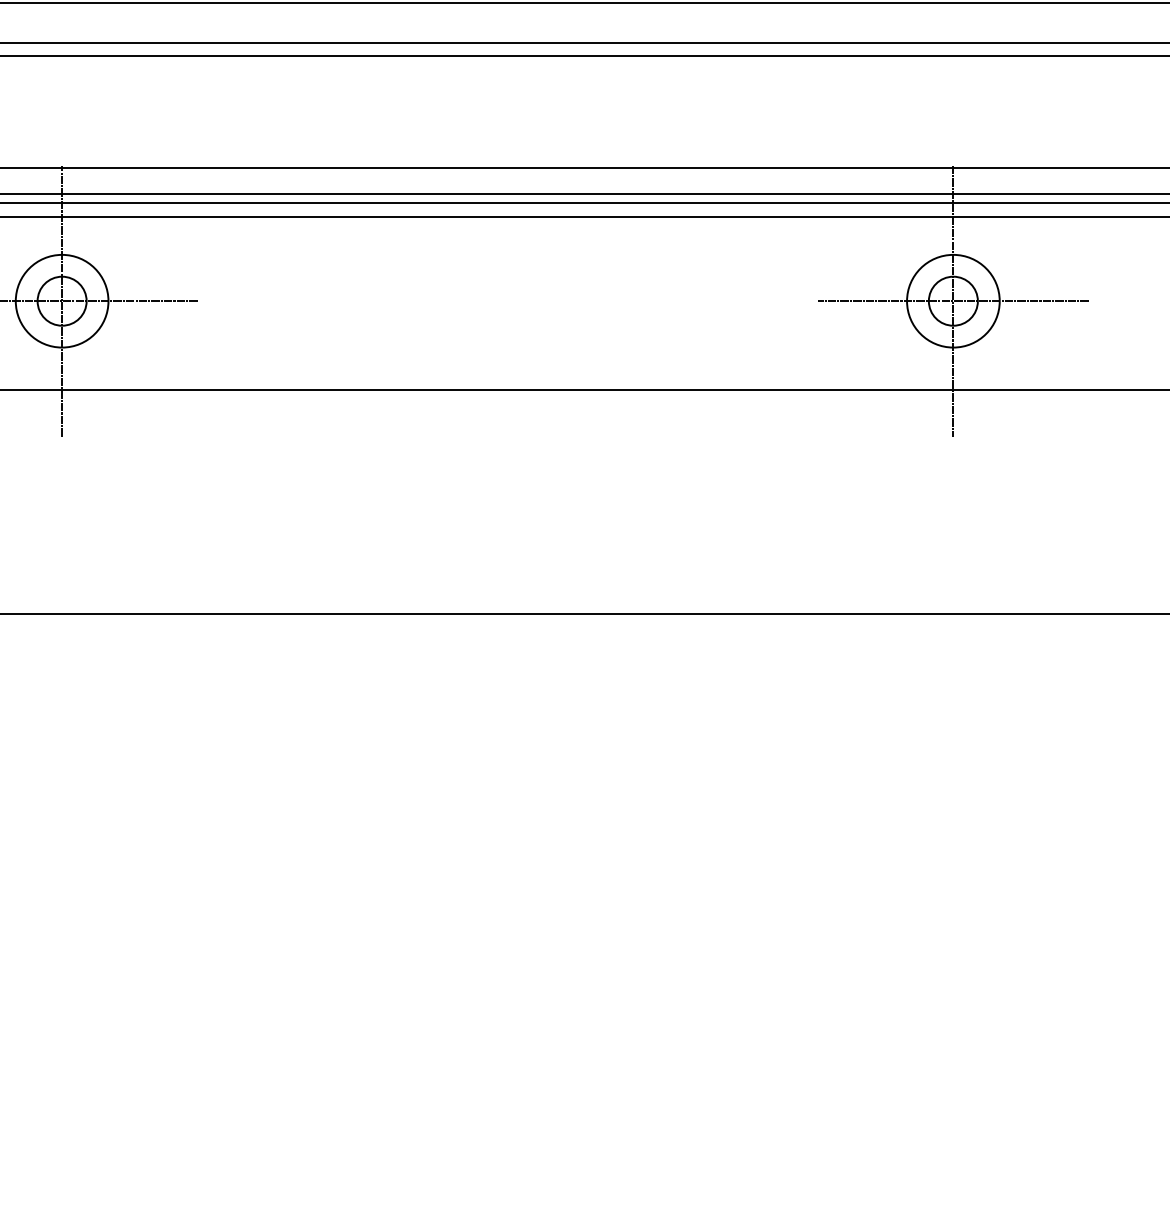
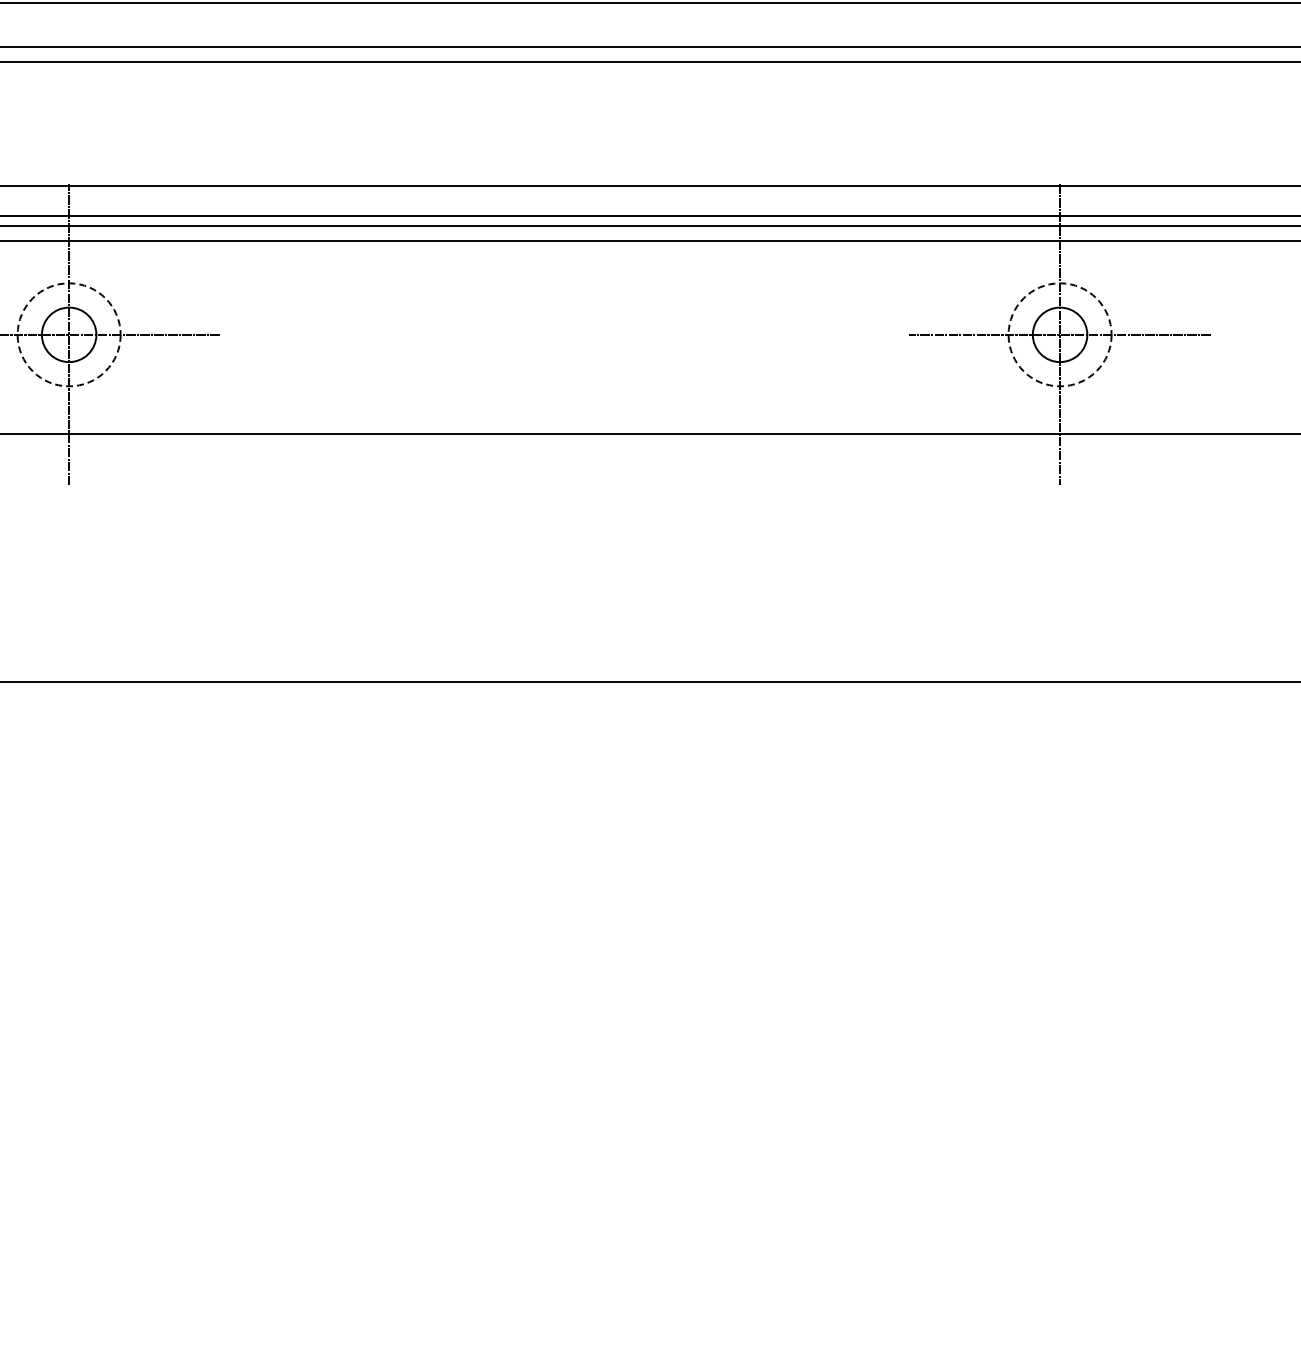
circle: (61, 300) -> (68, 334), solid -> dashed
circle: (952, 300) -> (1059, 334), solid -> dashed

